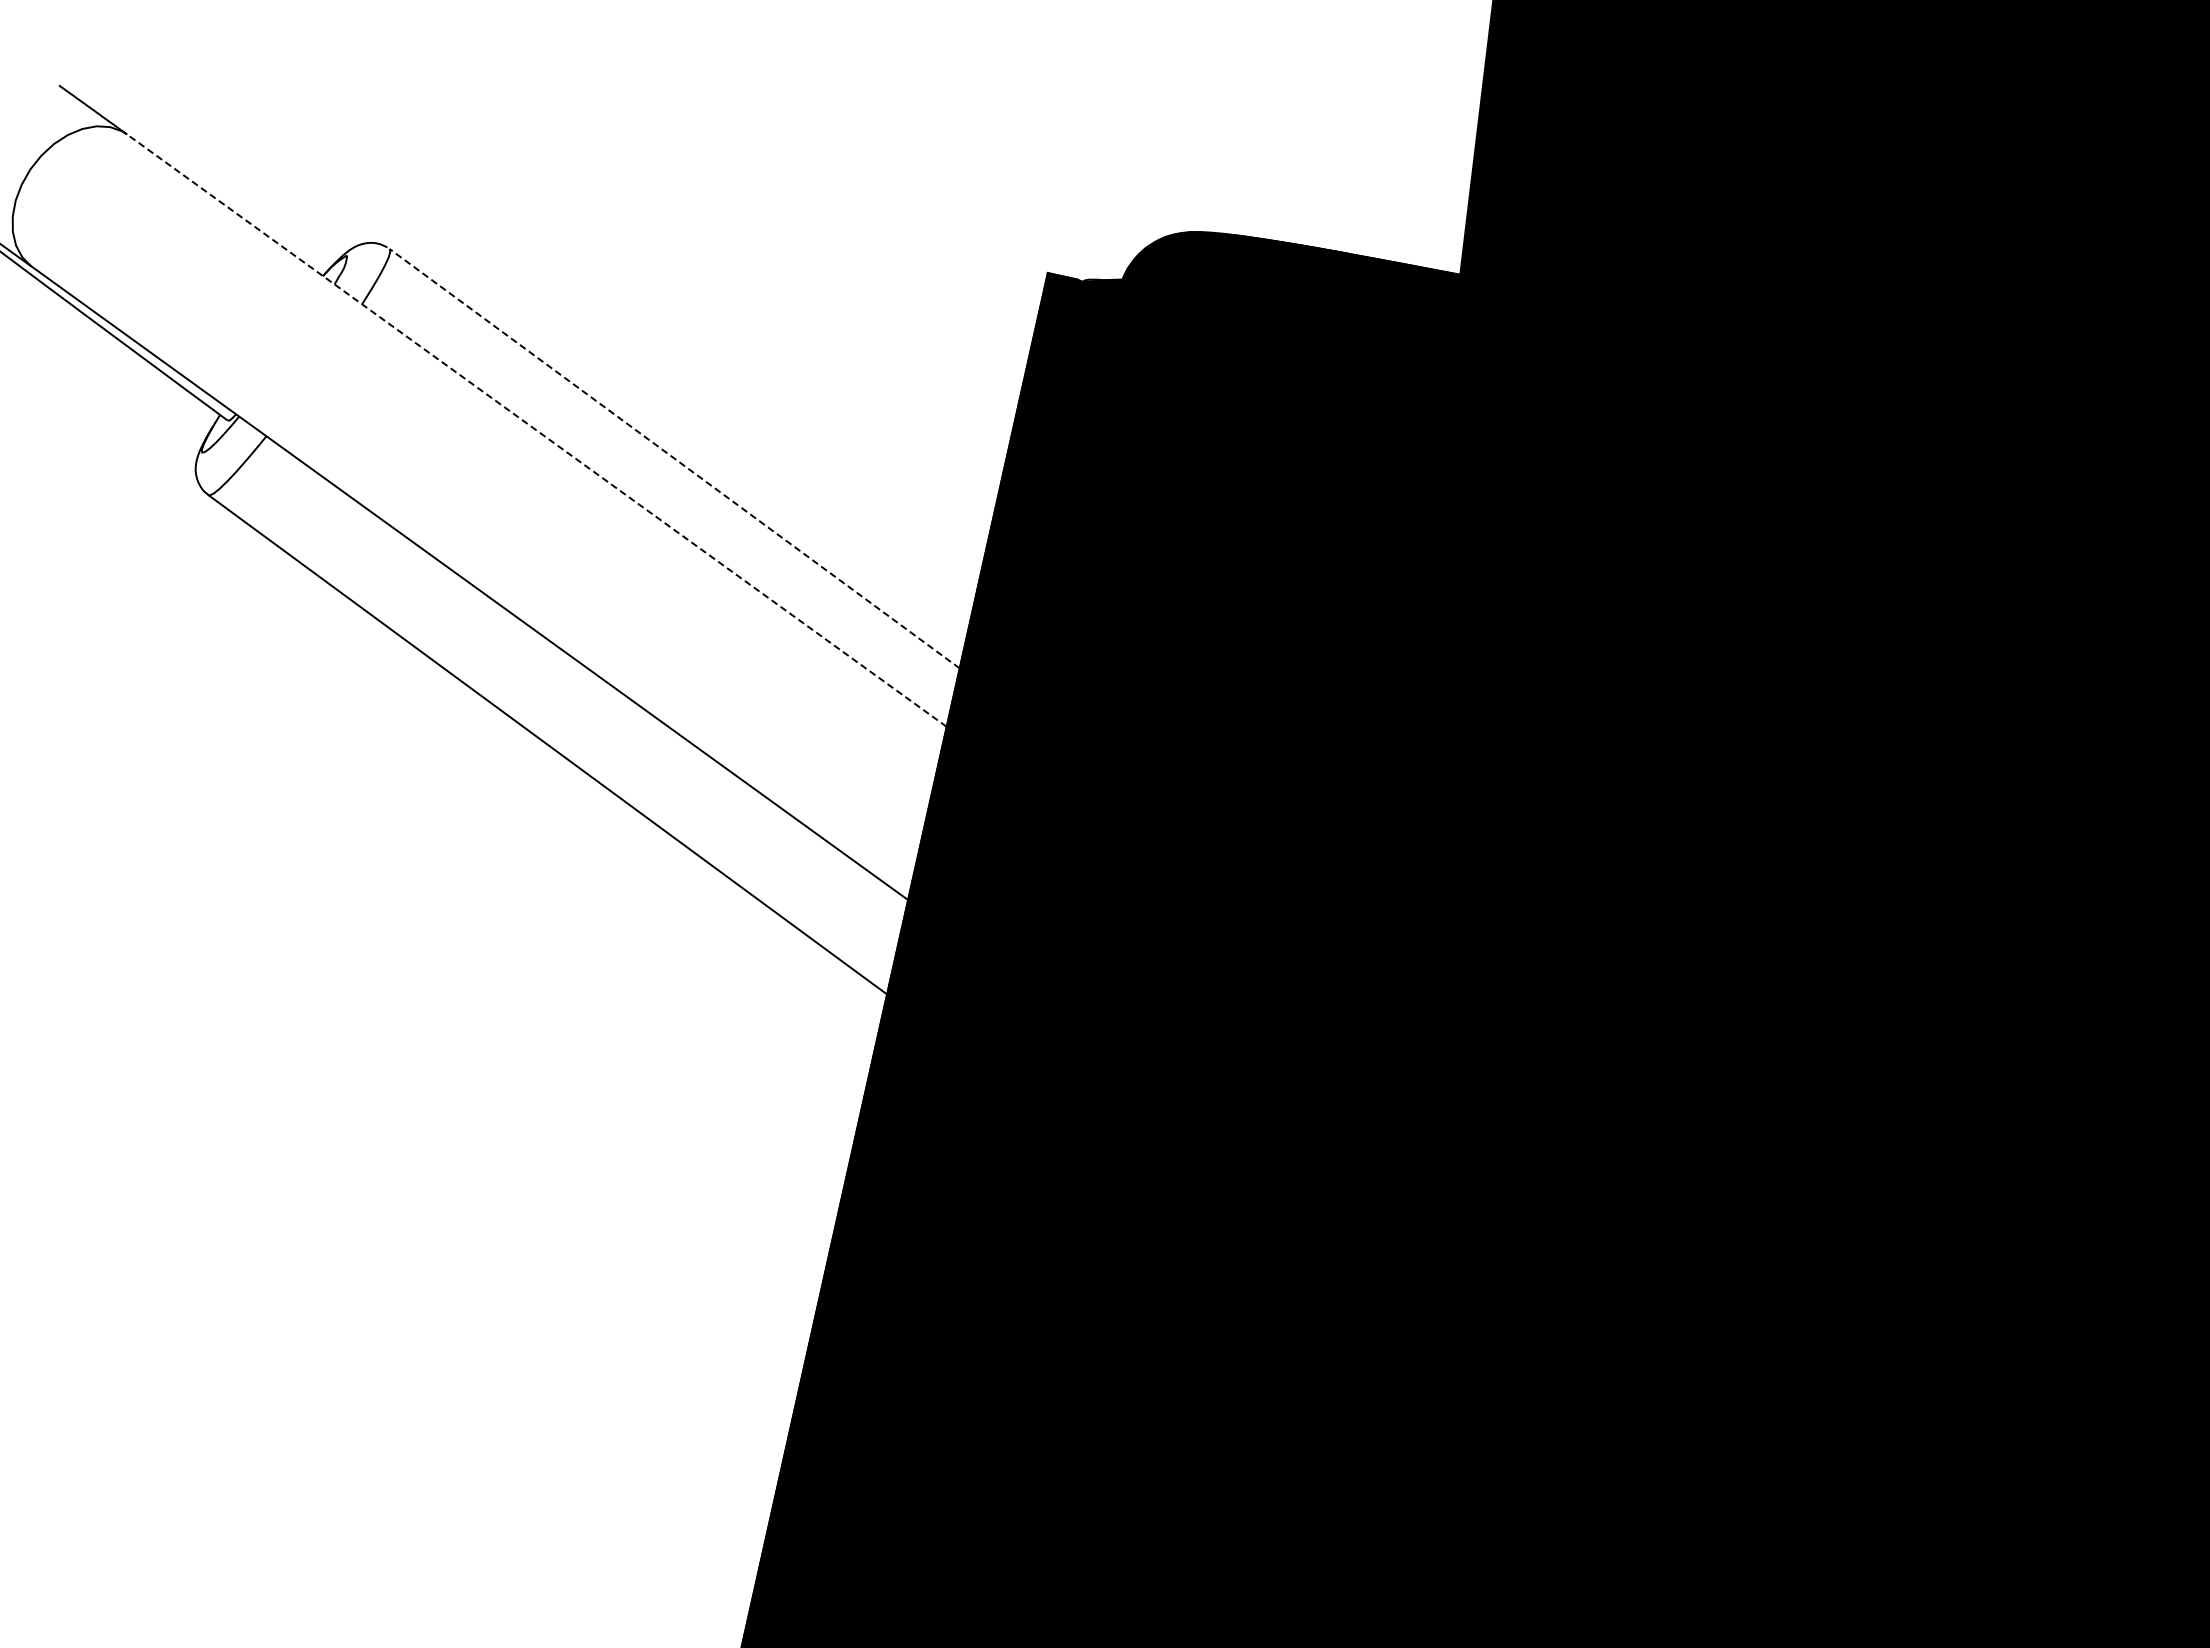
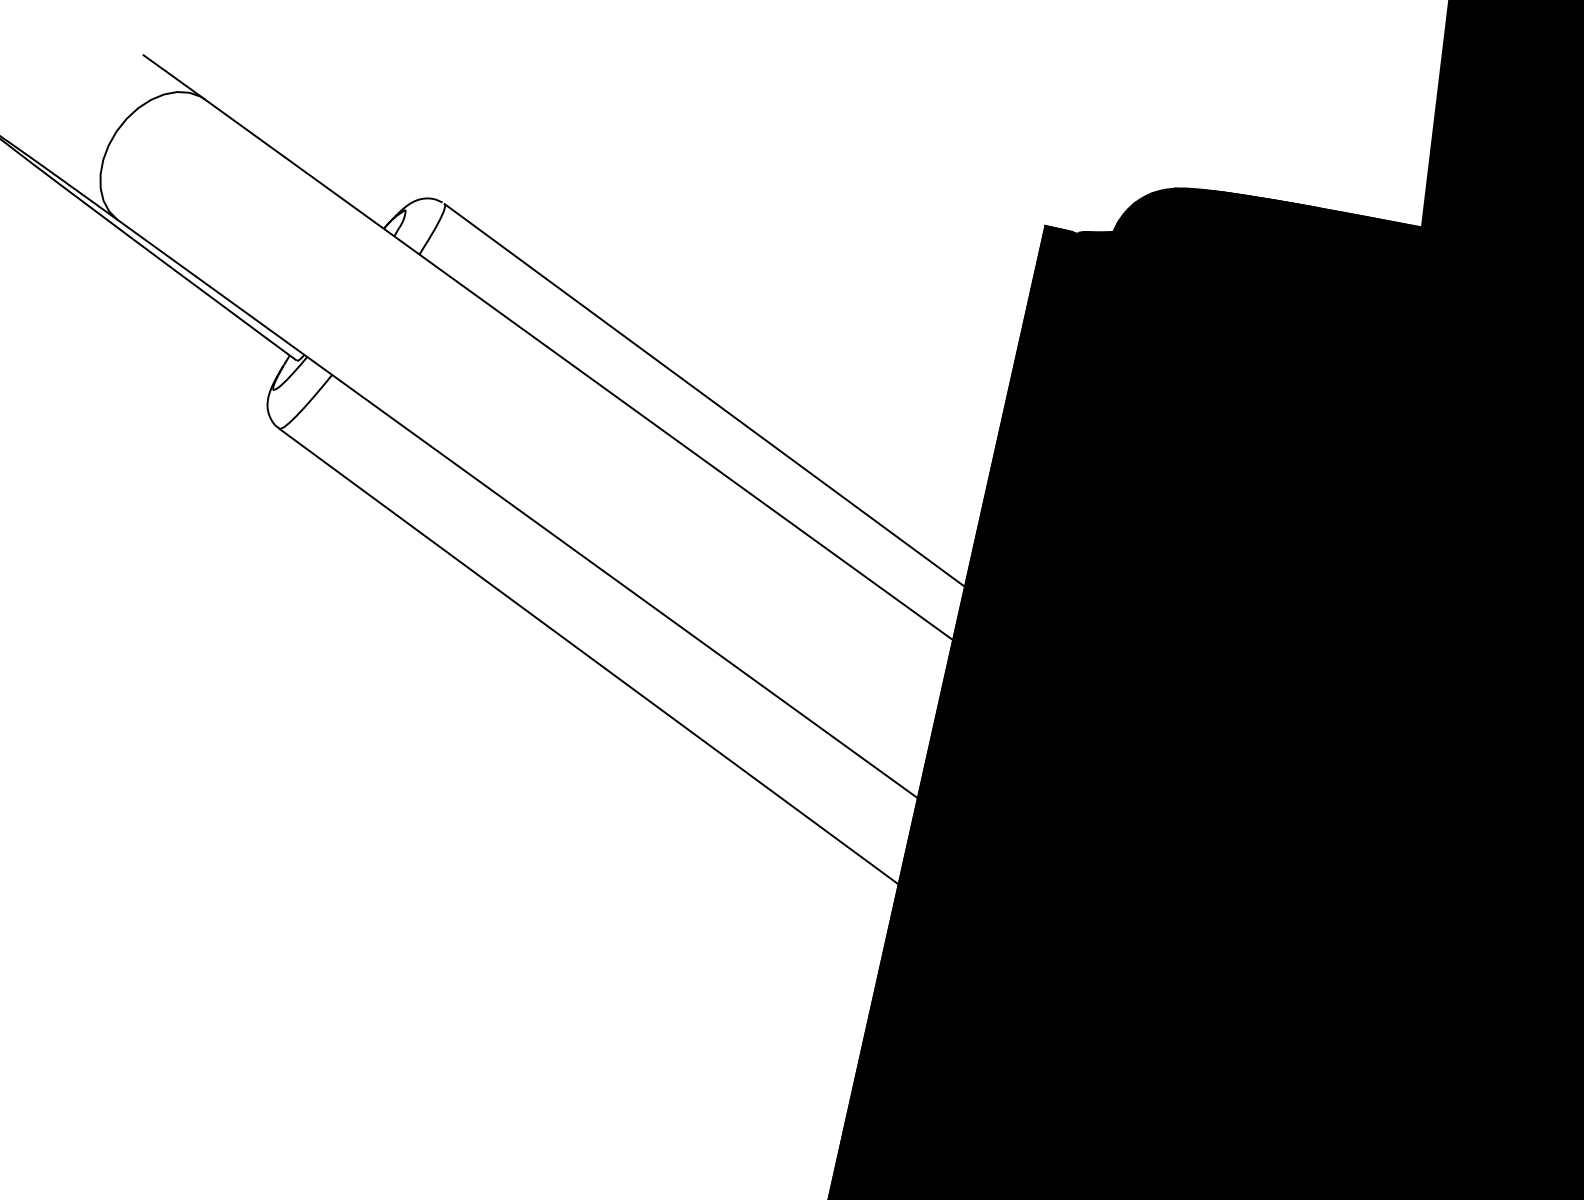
line: (536, 430) -> (578, 369), dashed -> solid
line: (674, 458) -> (704, 395), dashed -> solid

